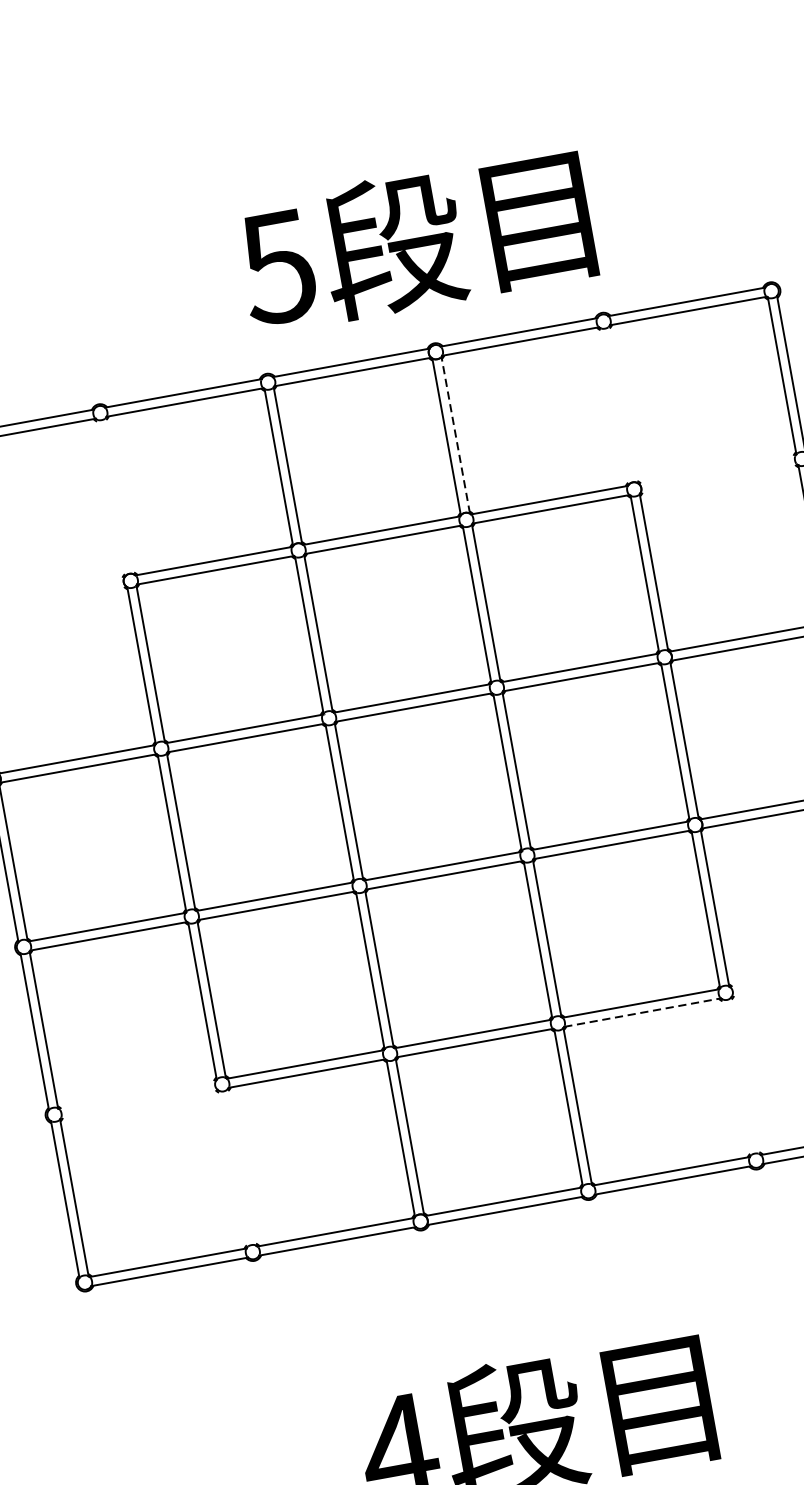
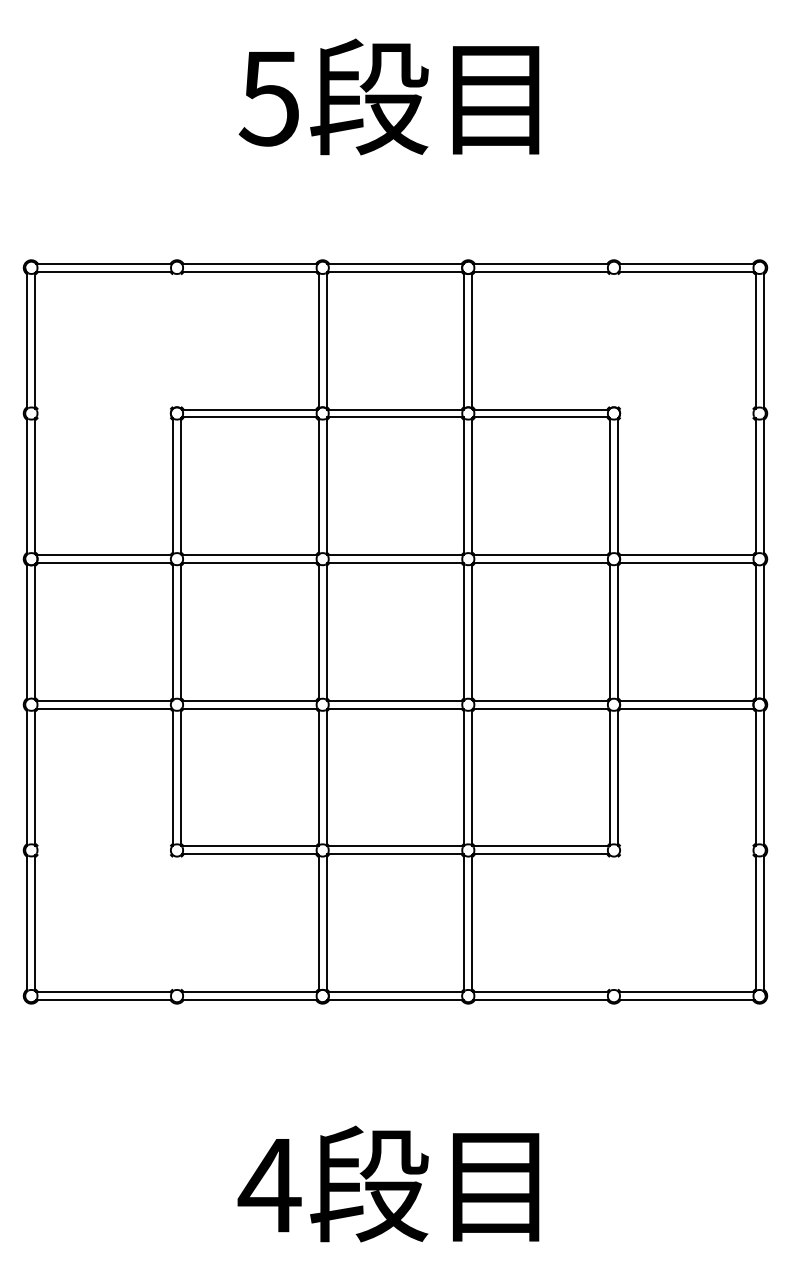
text: (414, 240) -> (388, 96), moved
line: (455, 434) -> (472, 340), dashed -> solid
line: (643, 1012) -> (541, 854), dashed -> solid

